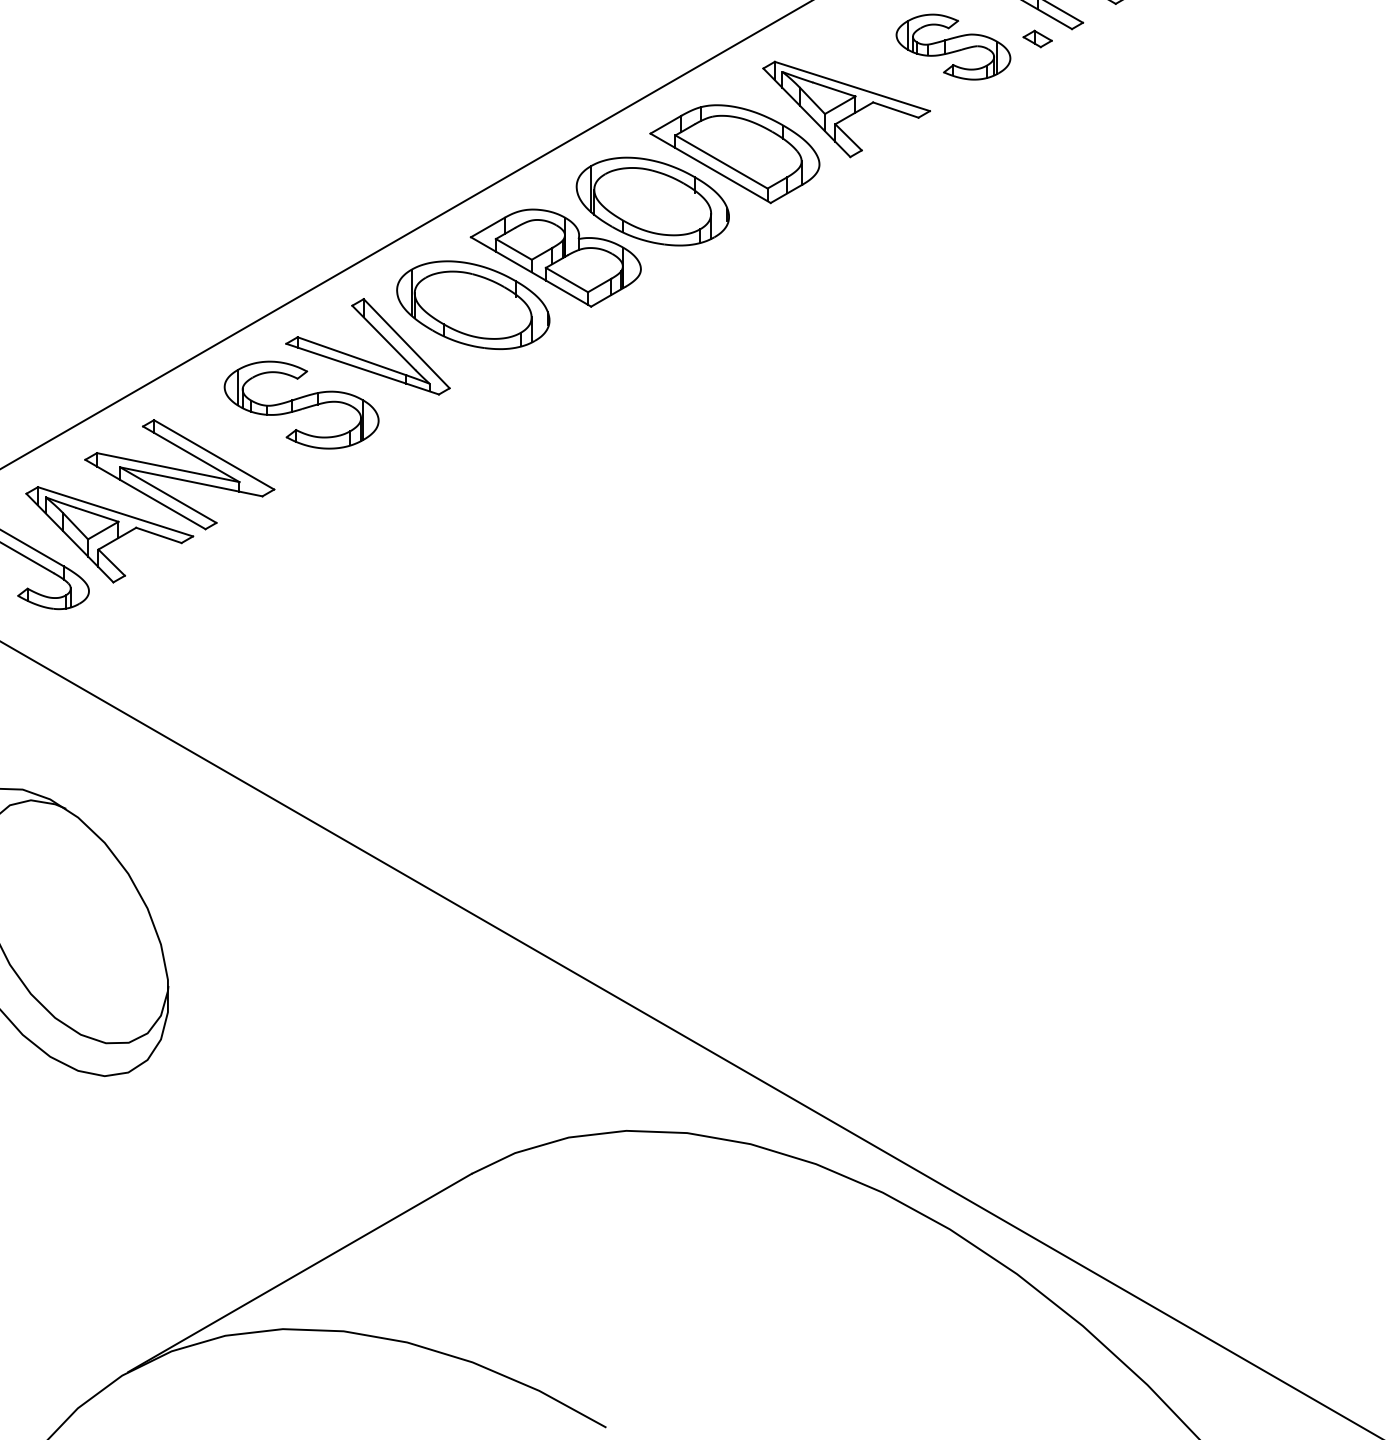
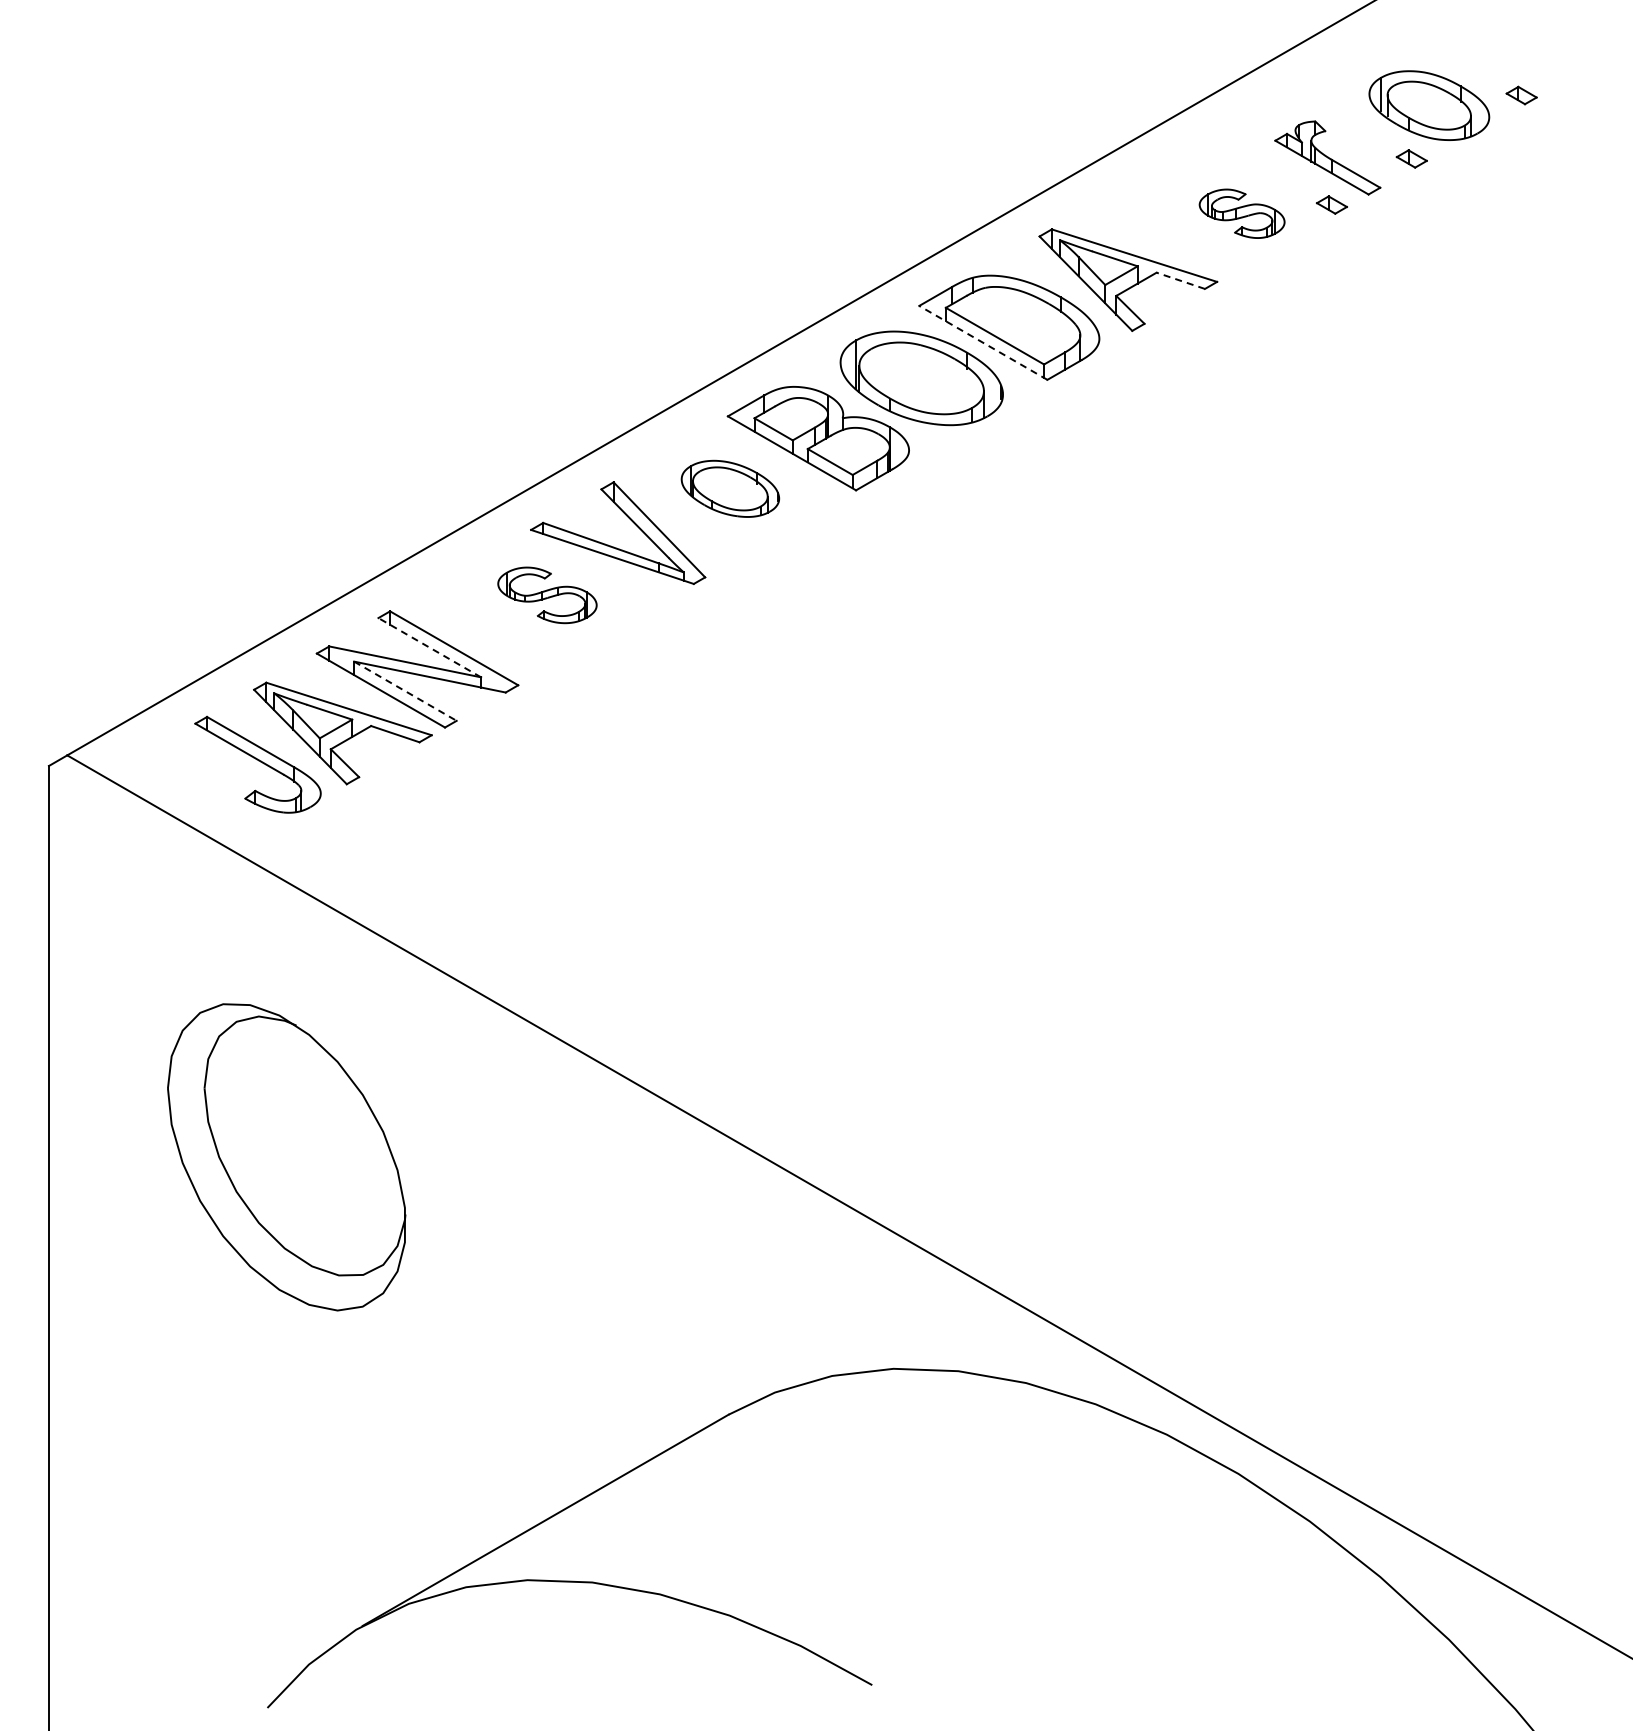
part: (952, 46) -> (1241, 213), size x0.7
line: (895, 109) -> (1180, 280), solid -> dashed
line: (710, 167) -> (983, 342), solid -> dashed
part: (473, 304) -> (730, 488), size x0.6
part: (301, 405) -> (547, 595), size x0.6
line: (190, 454) -> (429, 647), solid -> dashed
line: (168, 495) -> (405, 691), solid -> dashed

